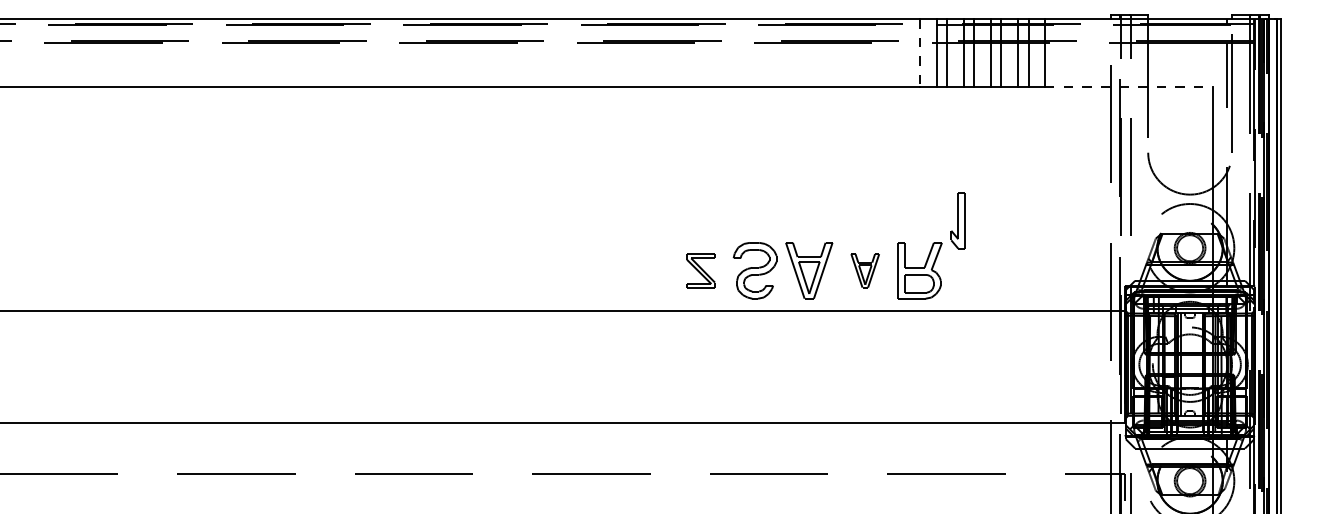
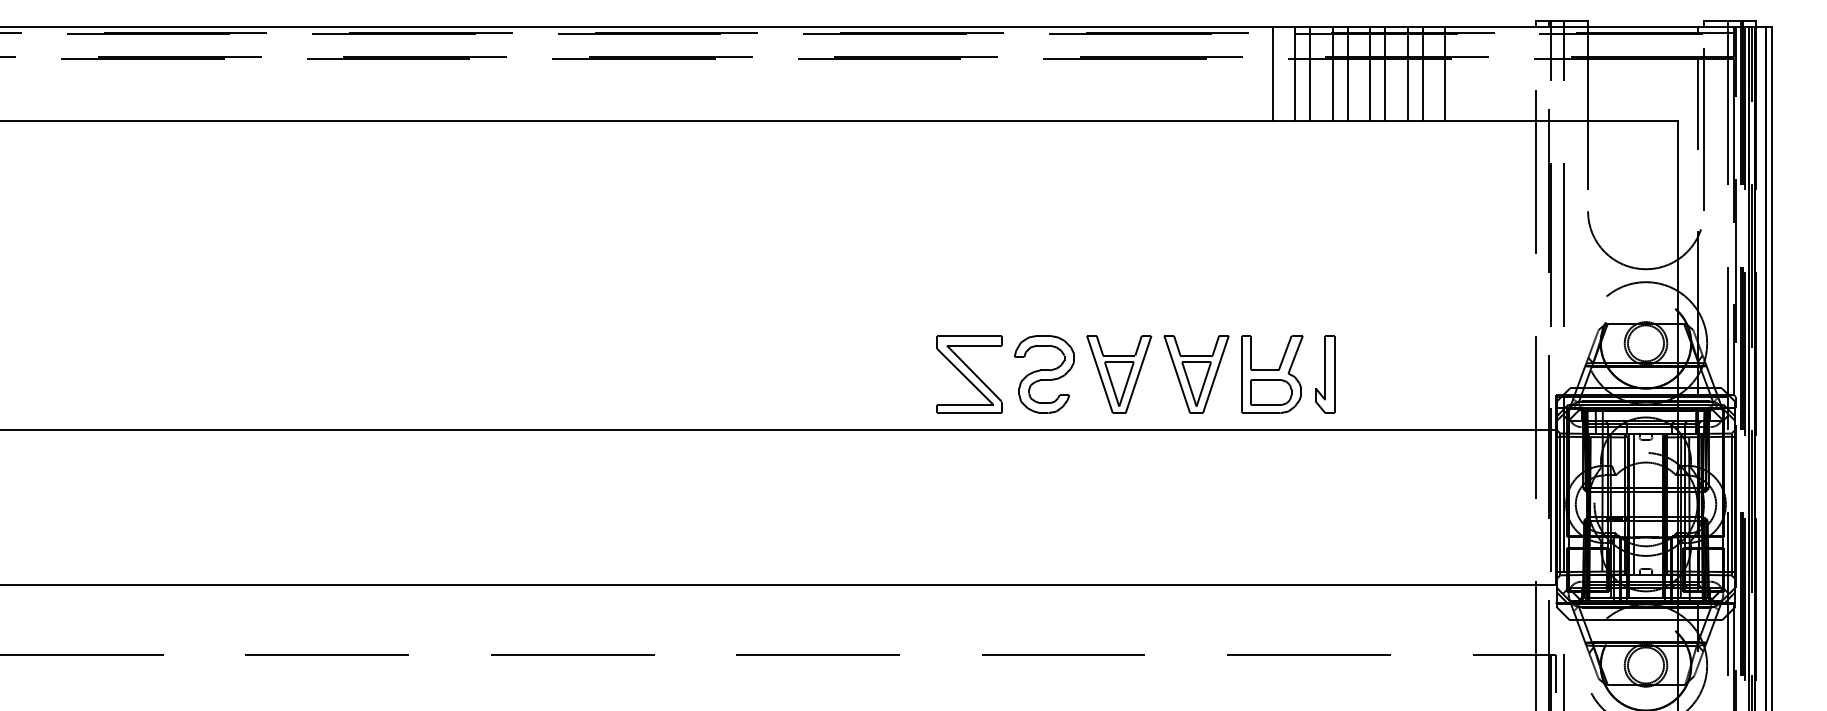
line: (920, 53) -> (1273, 74), dashed -> solid
line: (1129, 87) -> (1562, 121), dashed -> solid
part: (957, 220) -> (1324, 374), moved
part: (700, 270) -> (968, 374), size x1.67
part: (865, 270) -> (1197, 374), size x1.67

